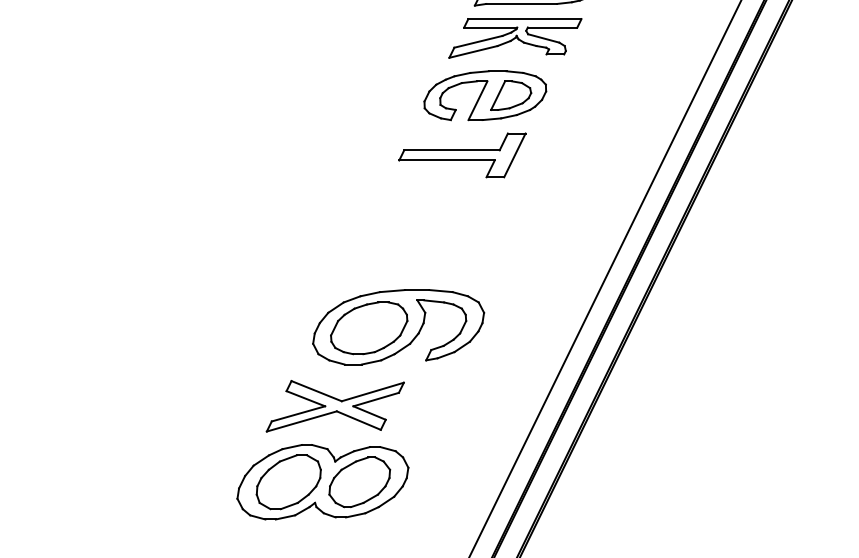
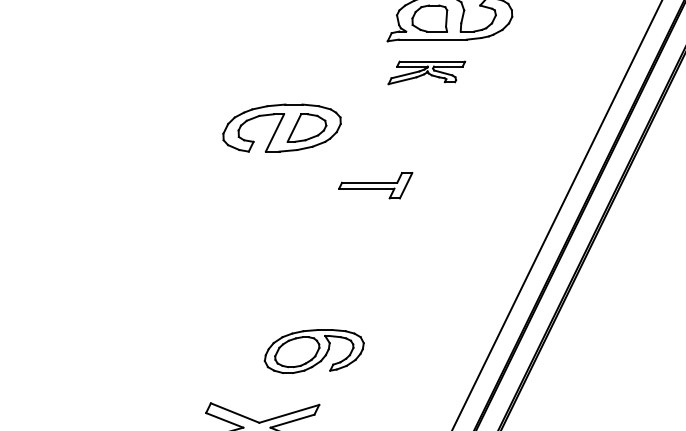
part: (515, 38) -> (426, 72), size x0.6
part: (485, 95) -> (282, 127), moved
part: (462, 155) -> (375, 185), size x0.6
part: (398, 327) -> (314, 351), size x0.6

